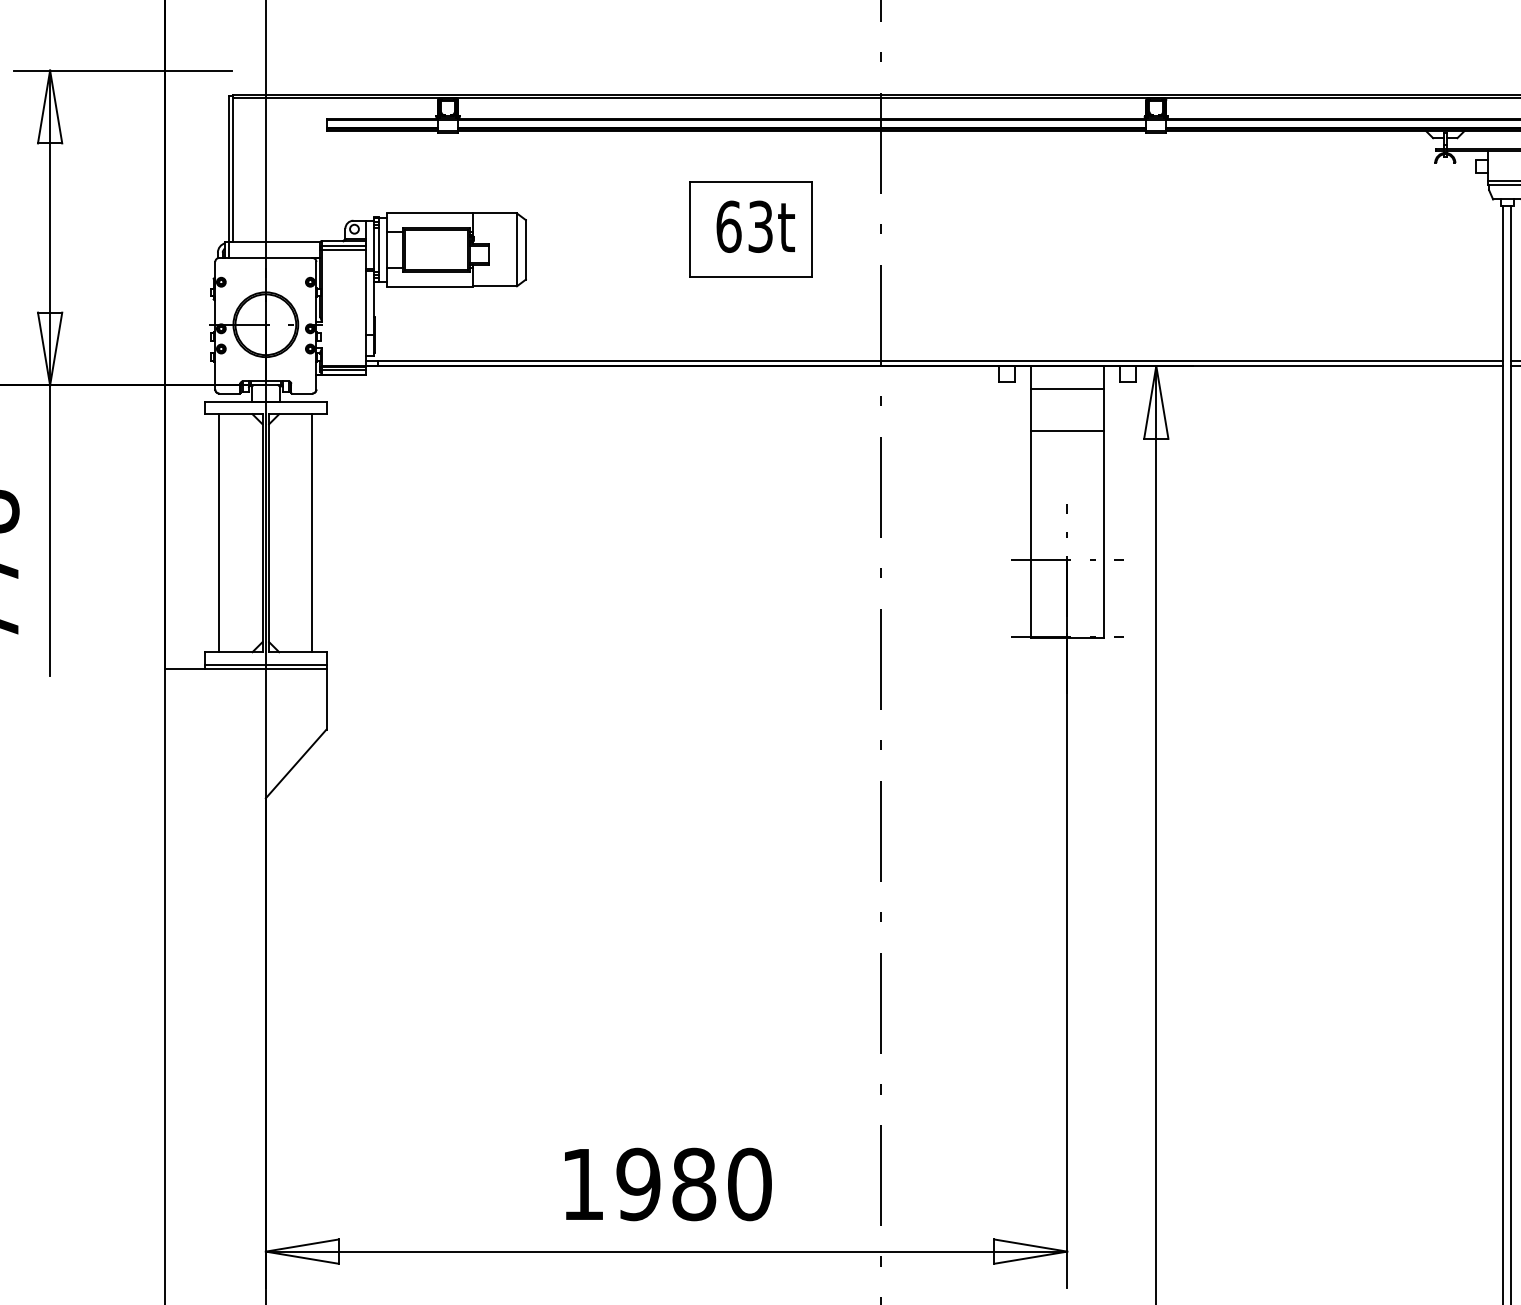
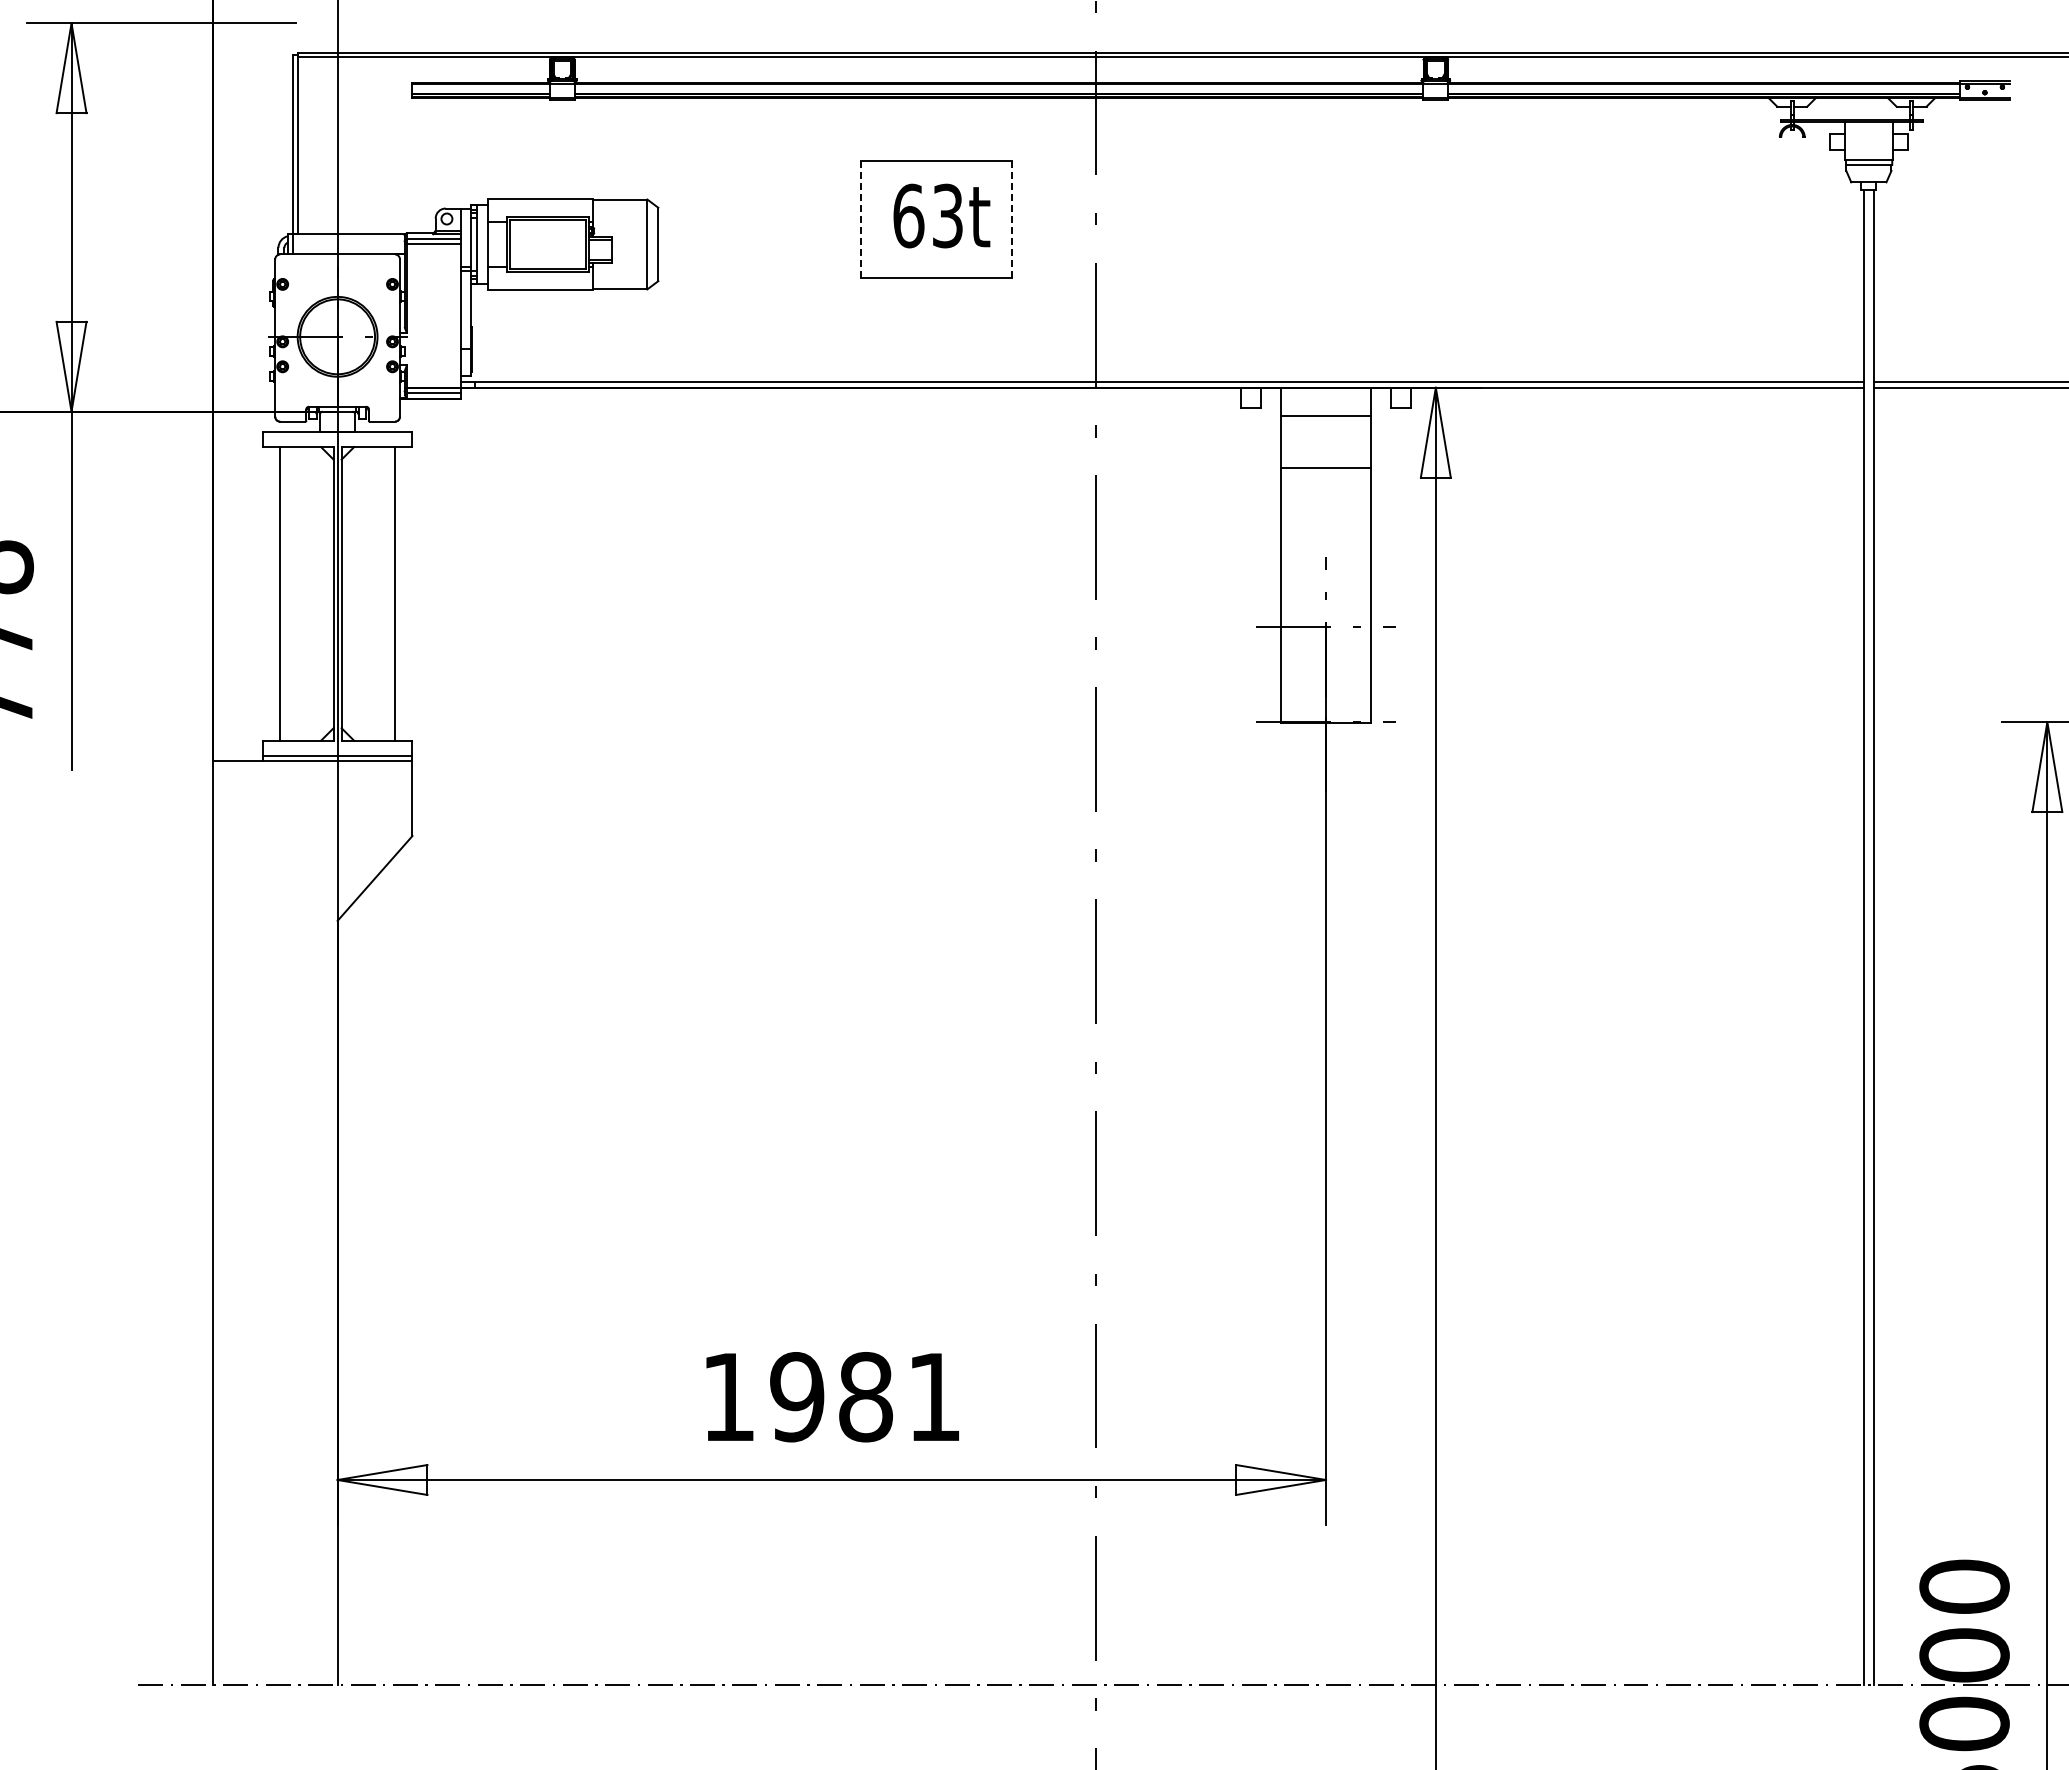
line: (690, 228) -> (861, 218), solid -> dashed
line: (812, 229) -> (1011, 219), solid -> dashed
text: (749, 1184) -> (934, 1397), 1980 -> 1981

